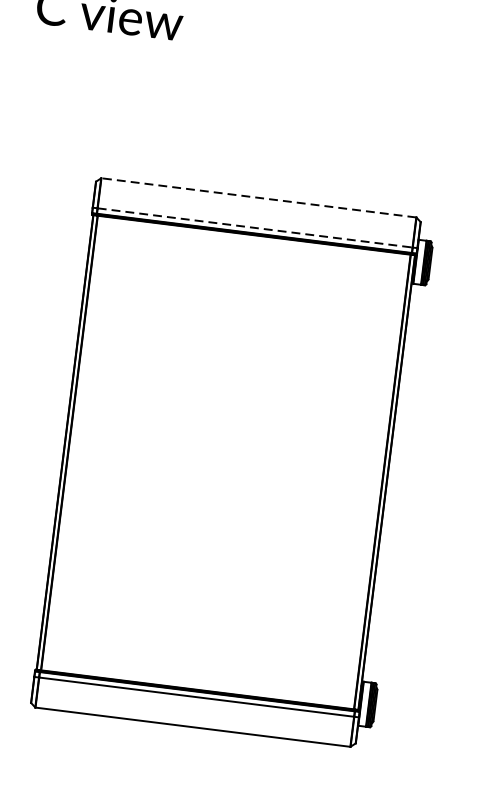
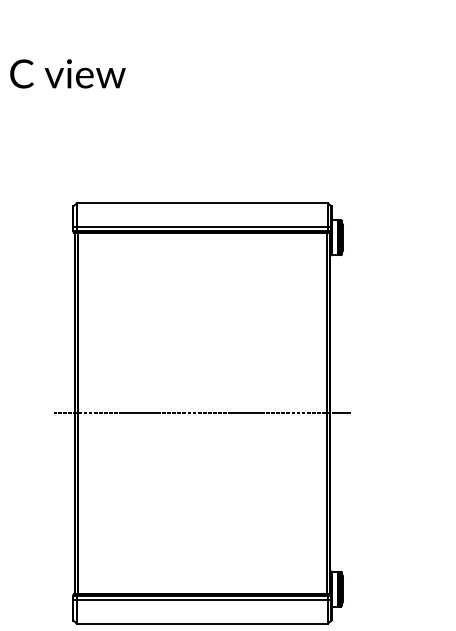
line: (257, 198) -> (201, 203), dashed -> solid
line: (255, 227) -> (202, 226), dashed -> solid
line: (225, 462) -> (202, 413), added

